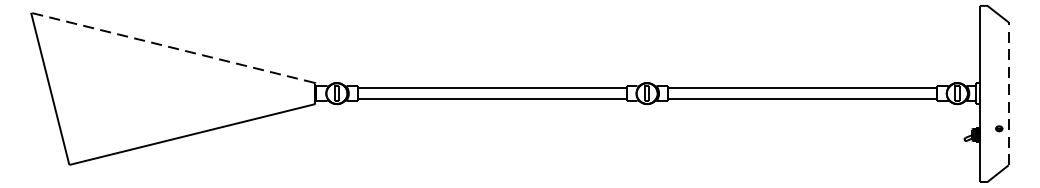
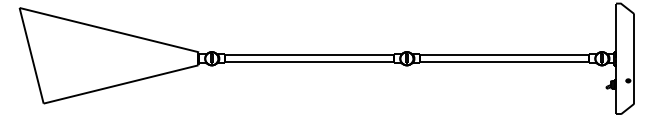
line: (172, 48) -> (108, 30), dashed -> solid
line: (1009, 93) -> (634, 58), dashed -> solid

